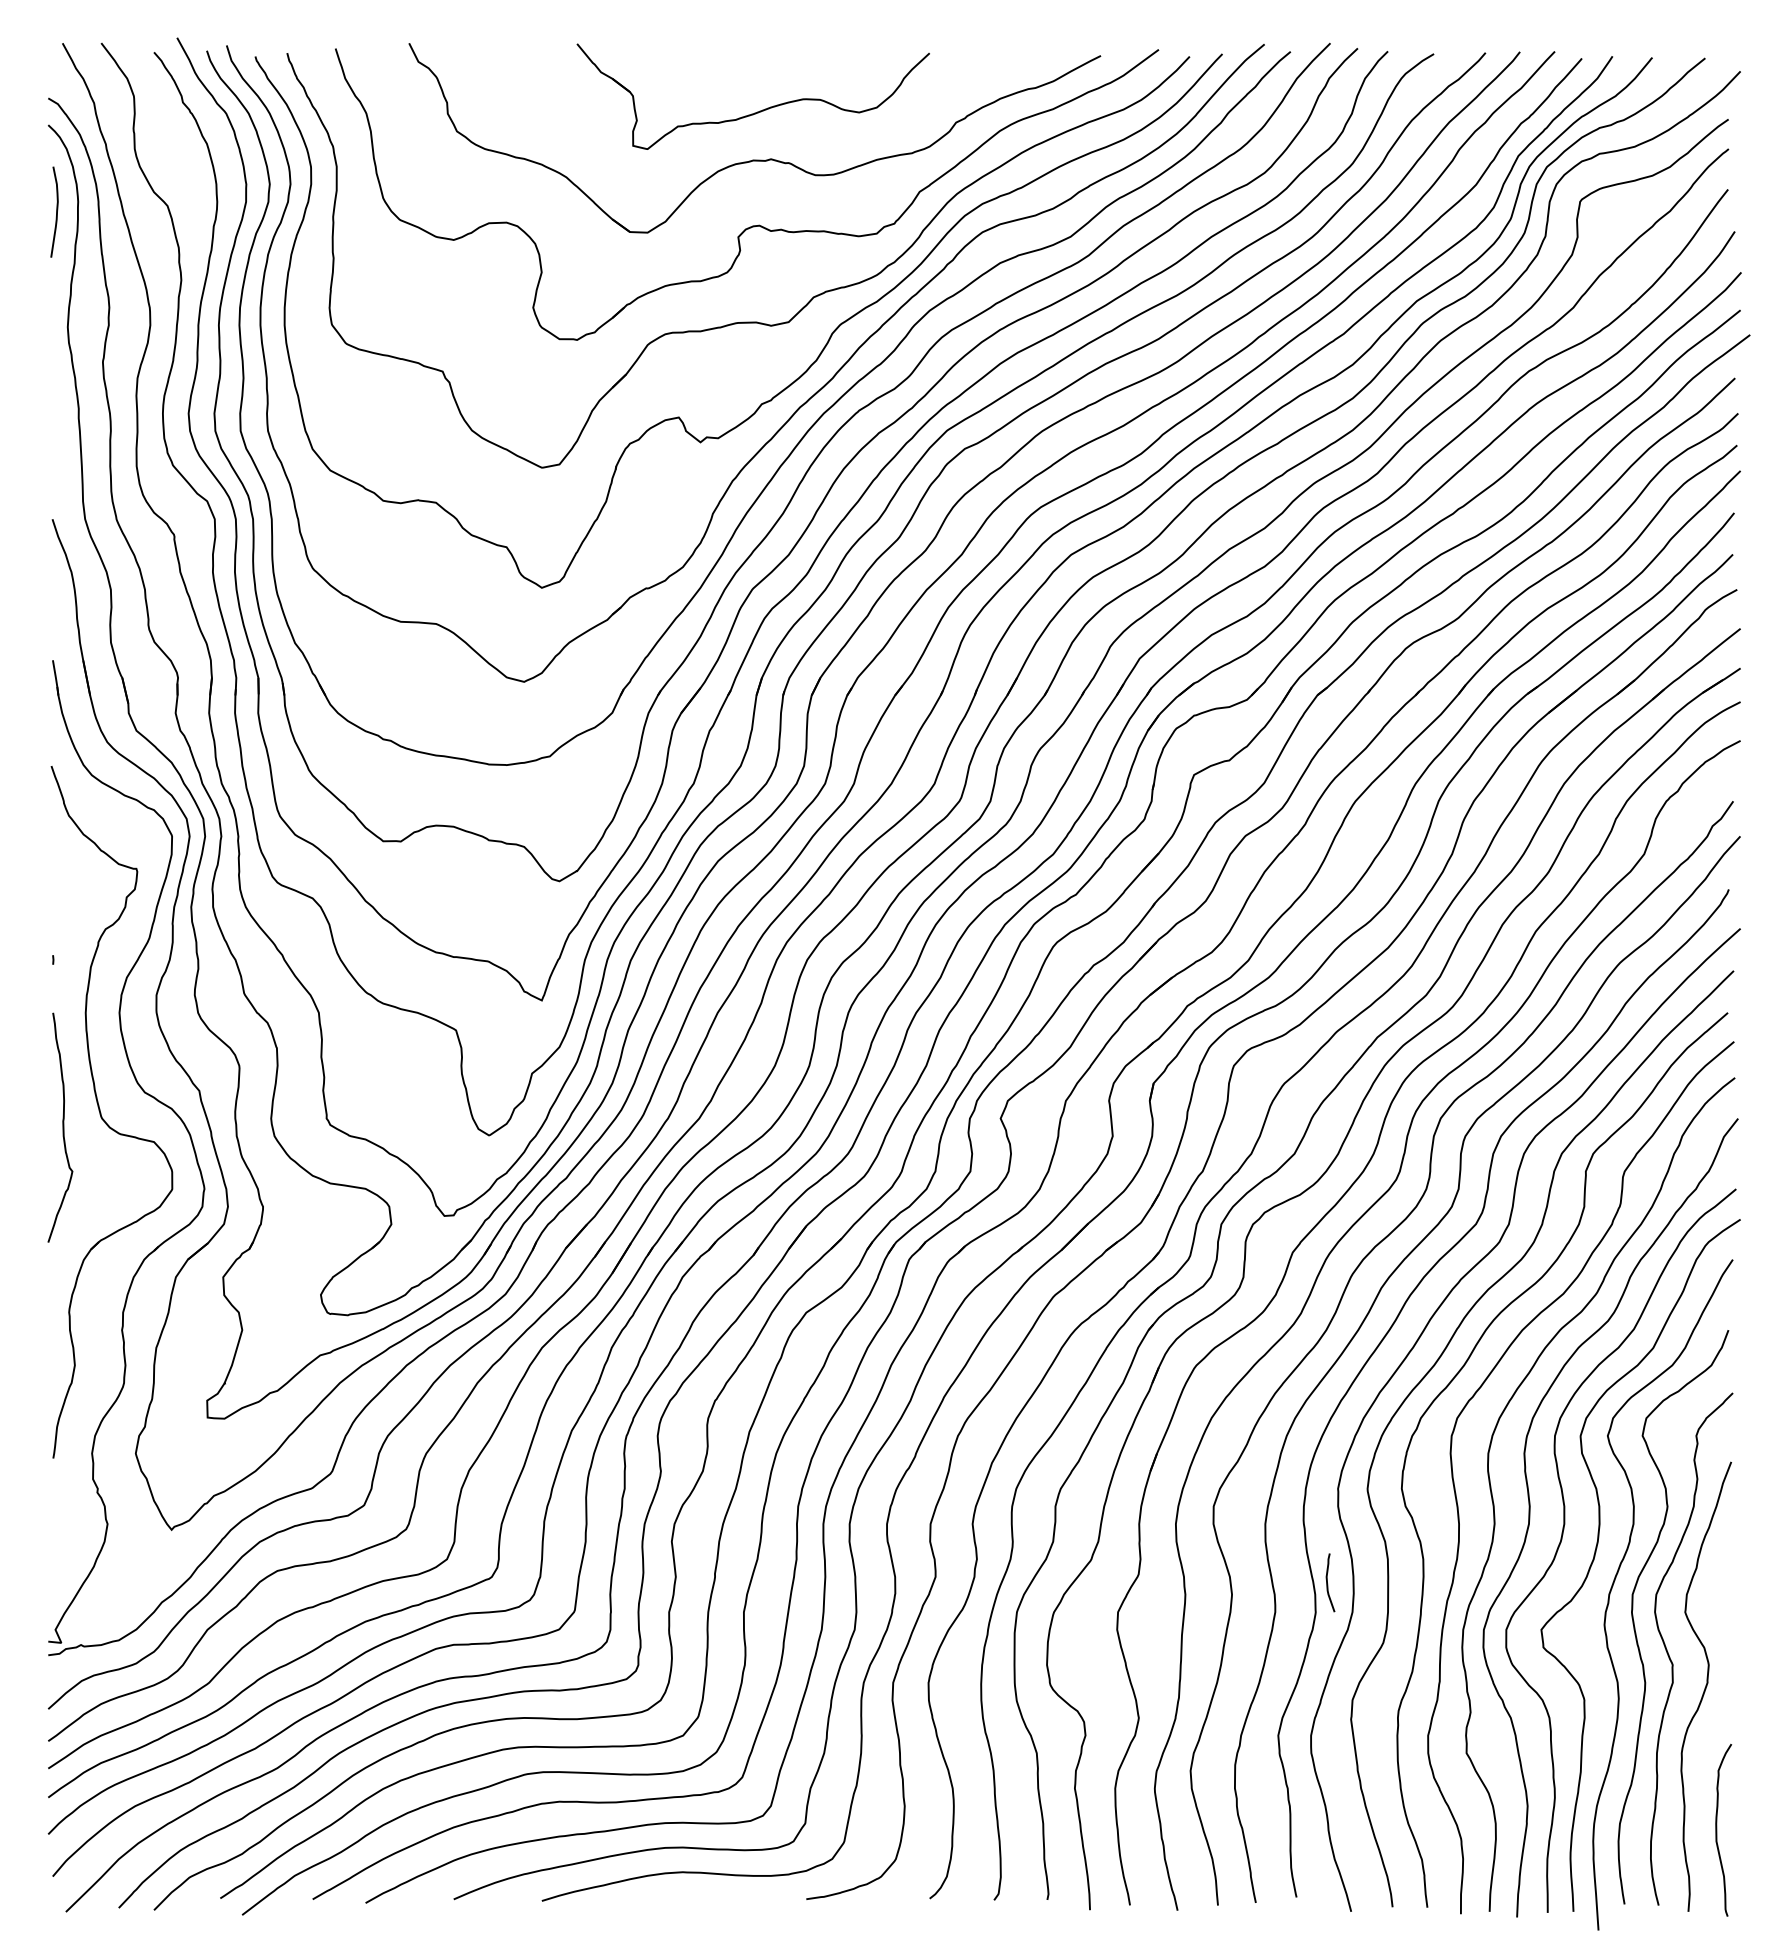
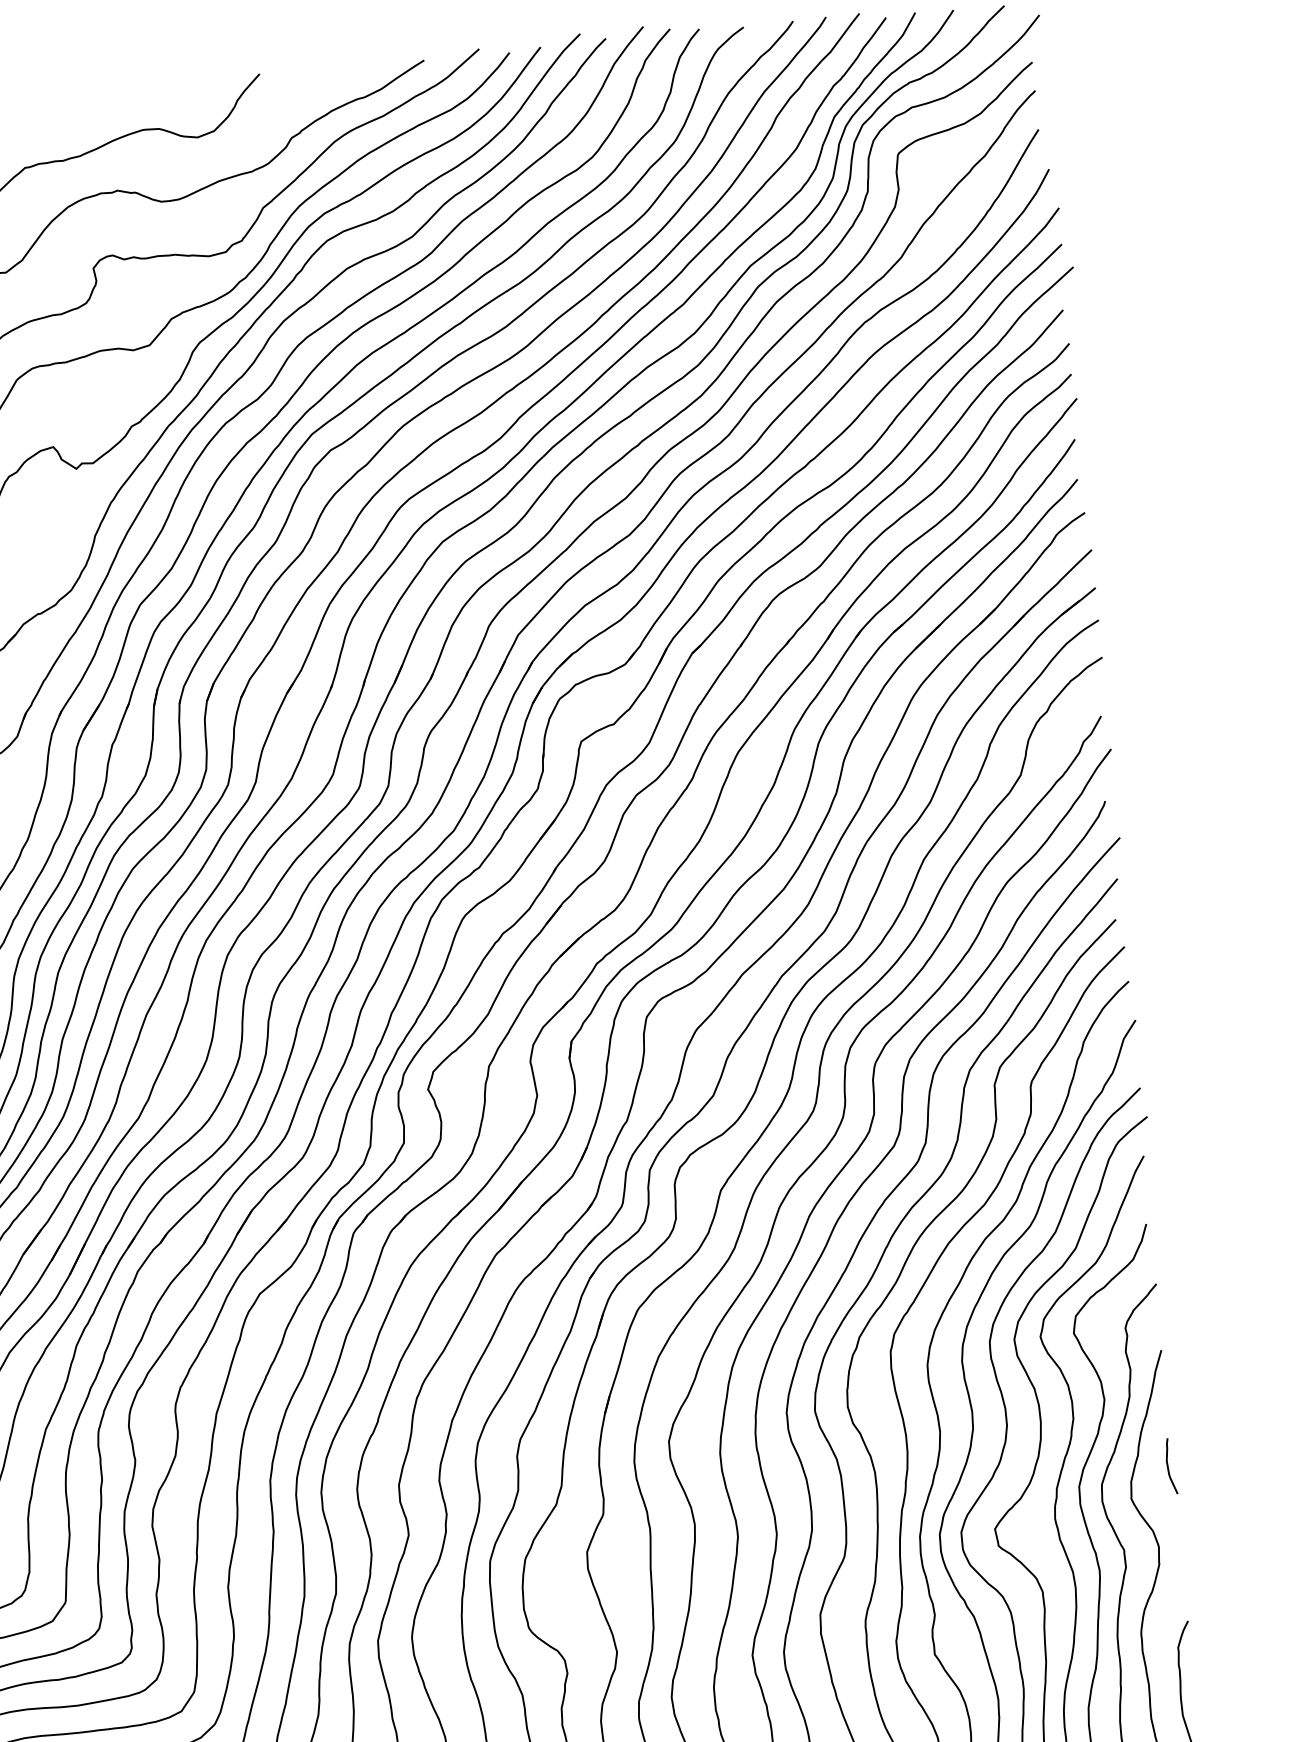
curve: (1328, 1584) -> (1169, 1468), moved

